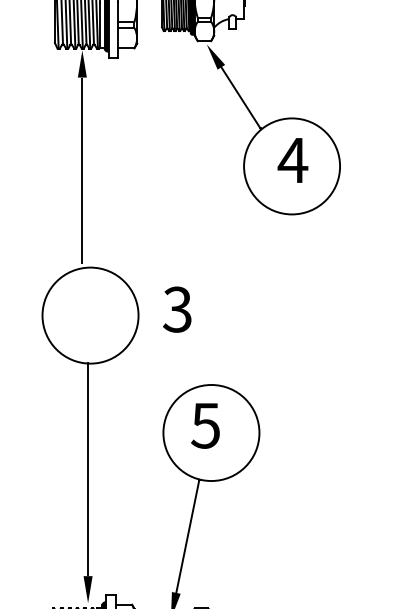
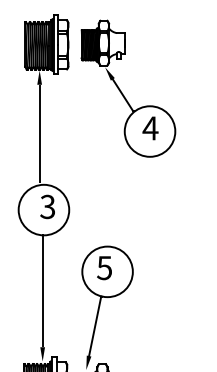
text: (177, 308) -> (47, 206), moved

